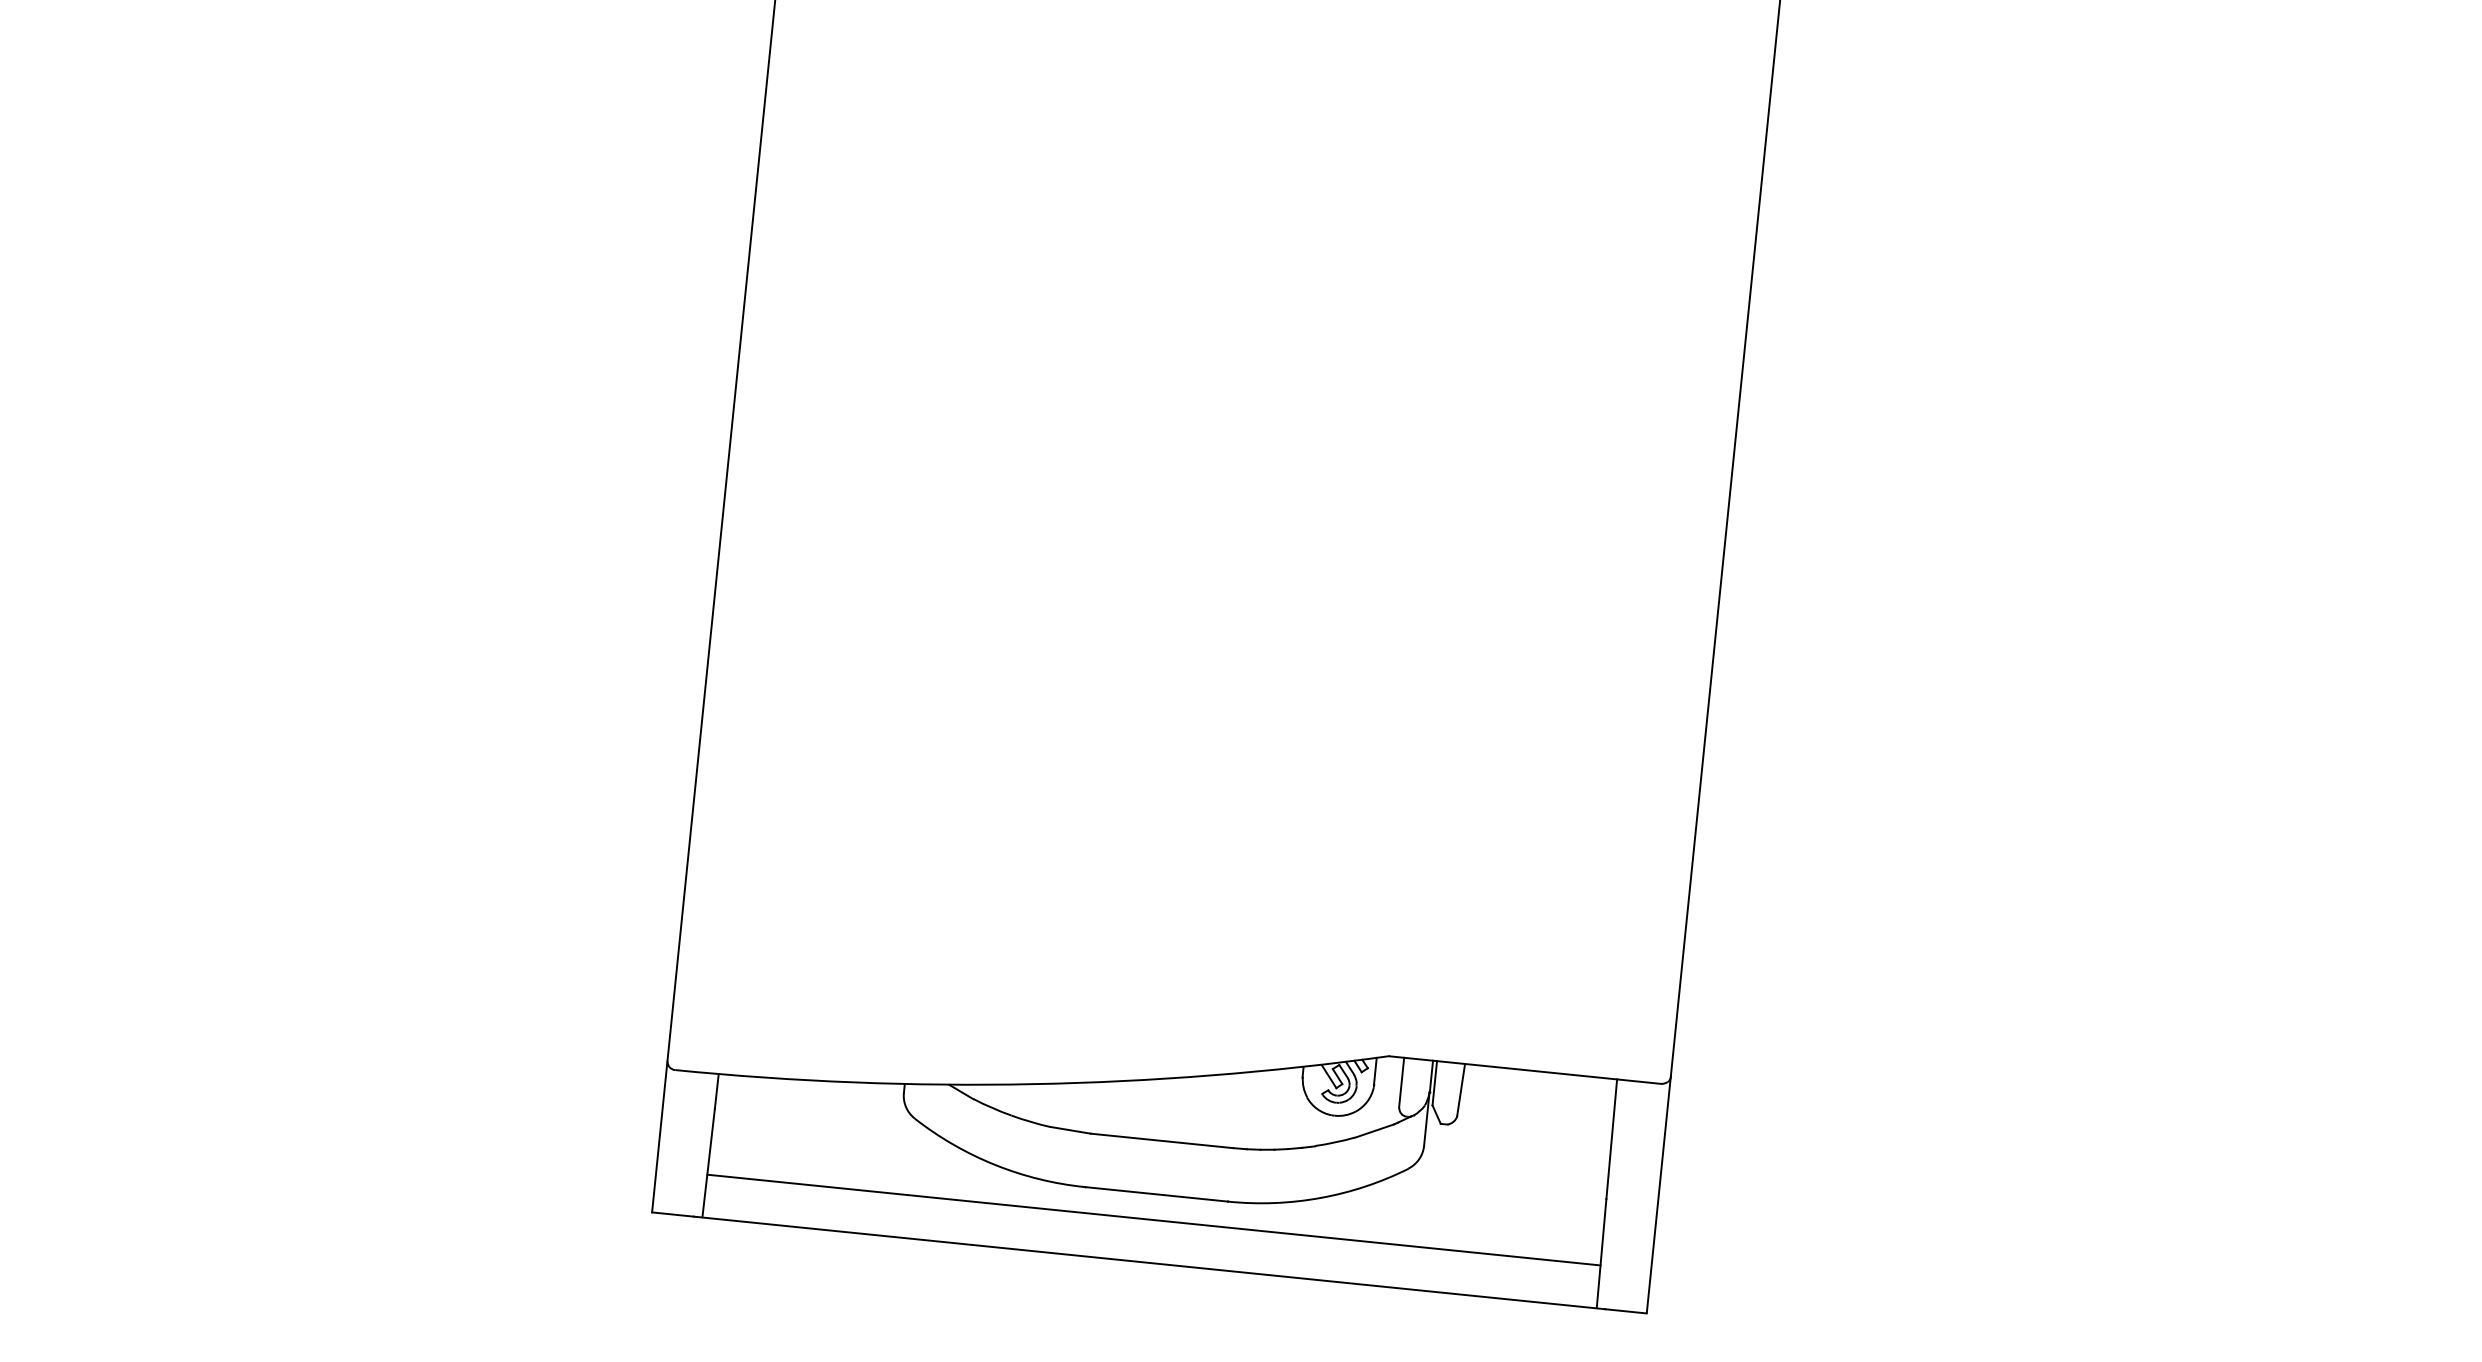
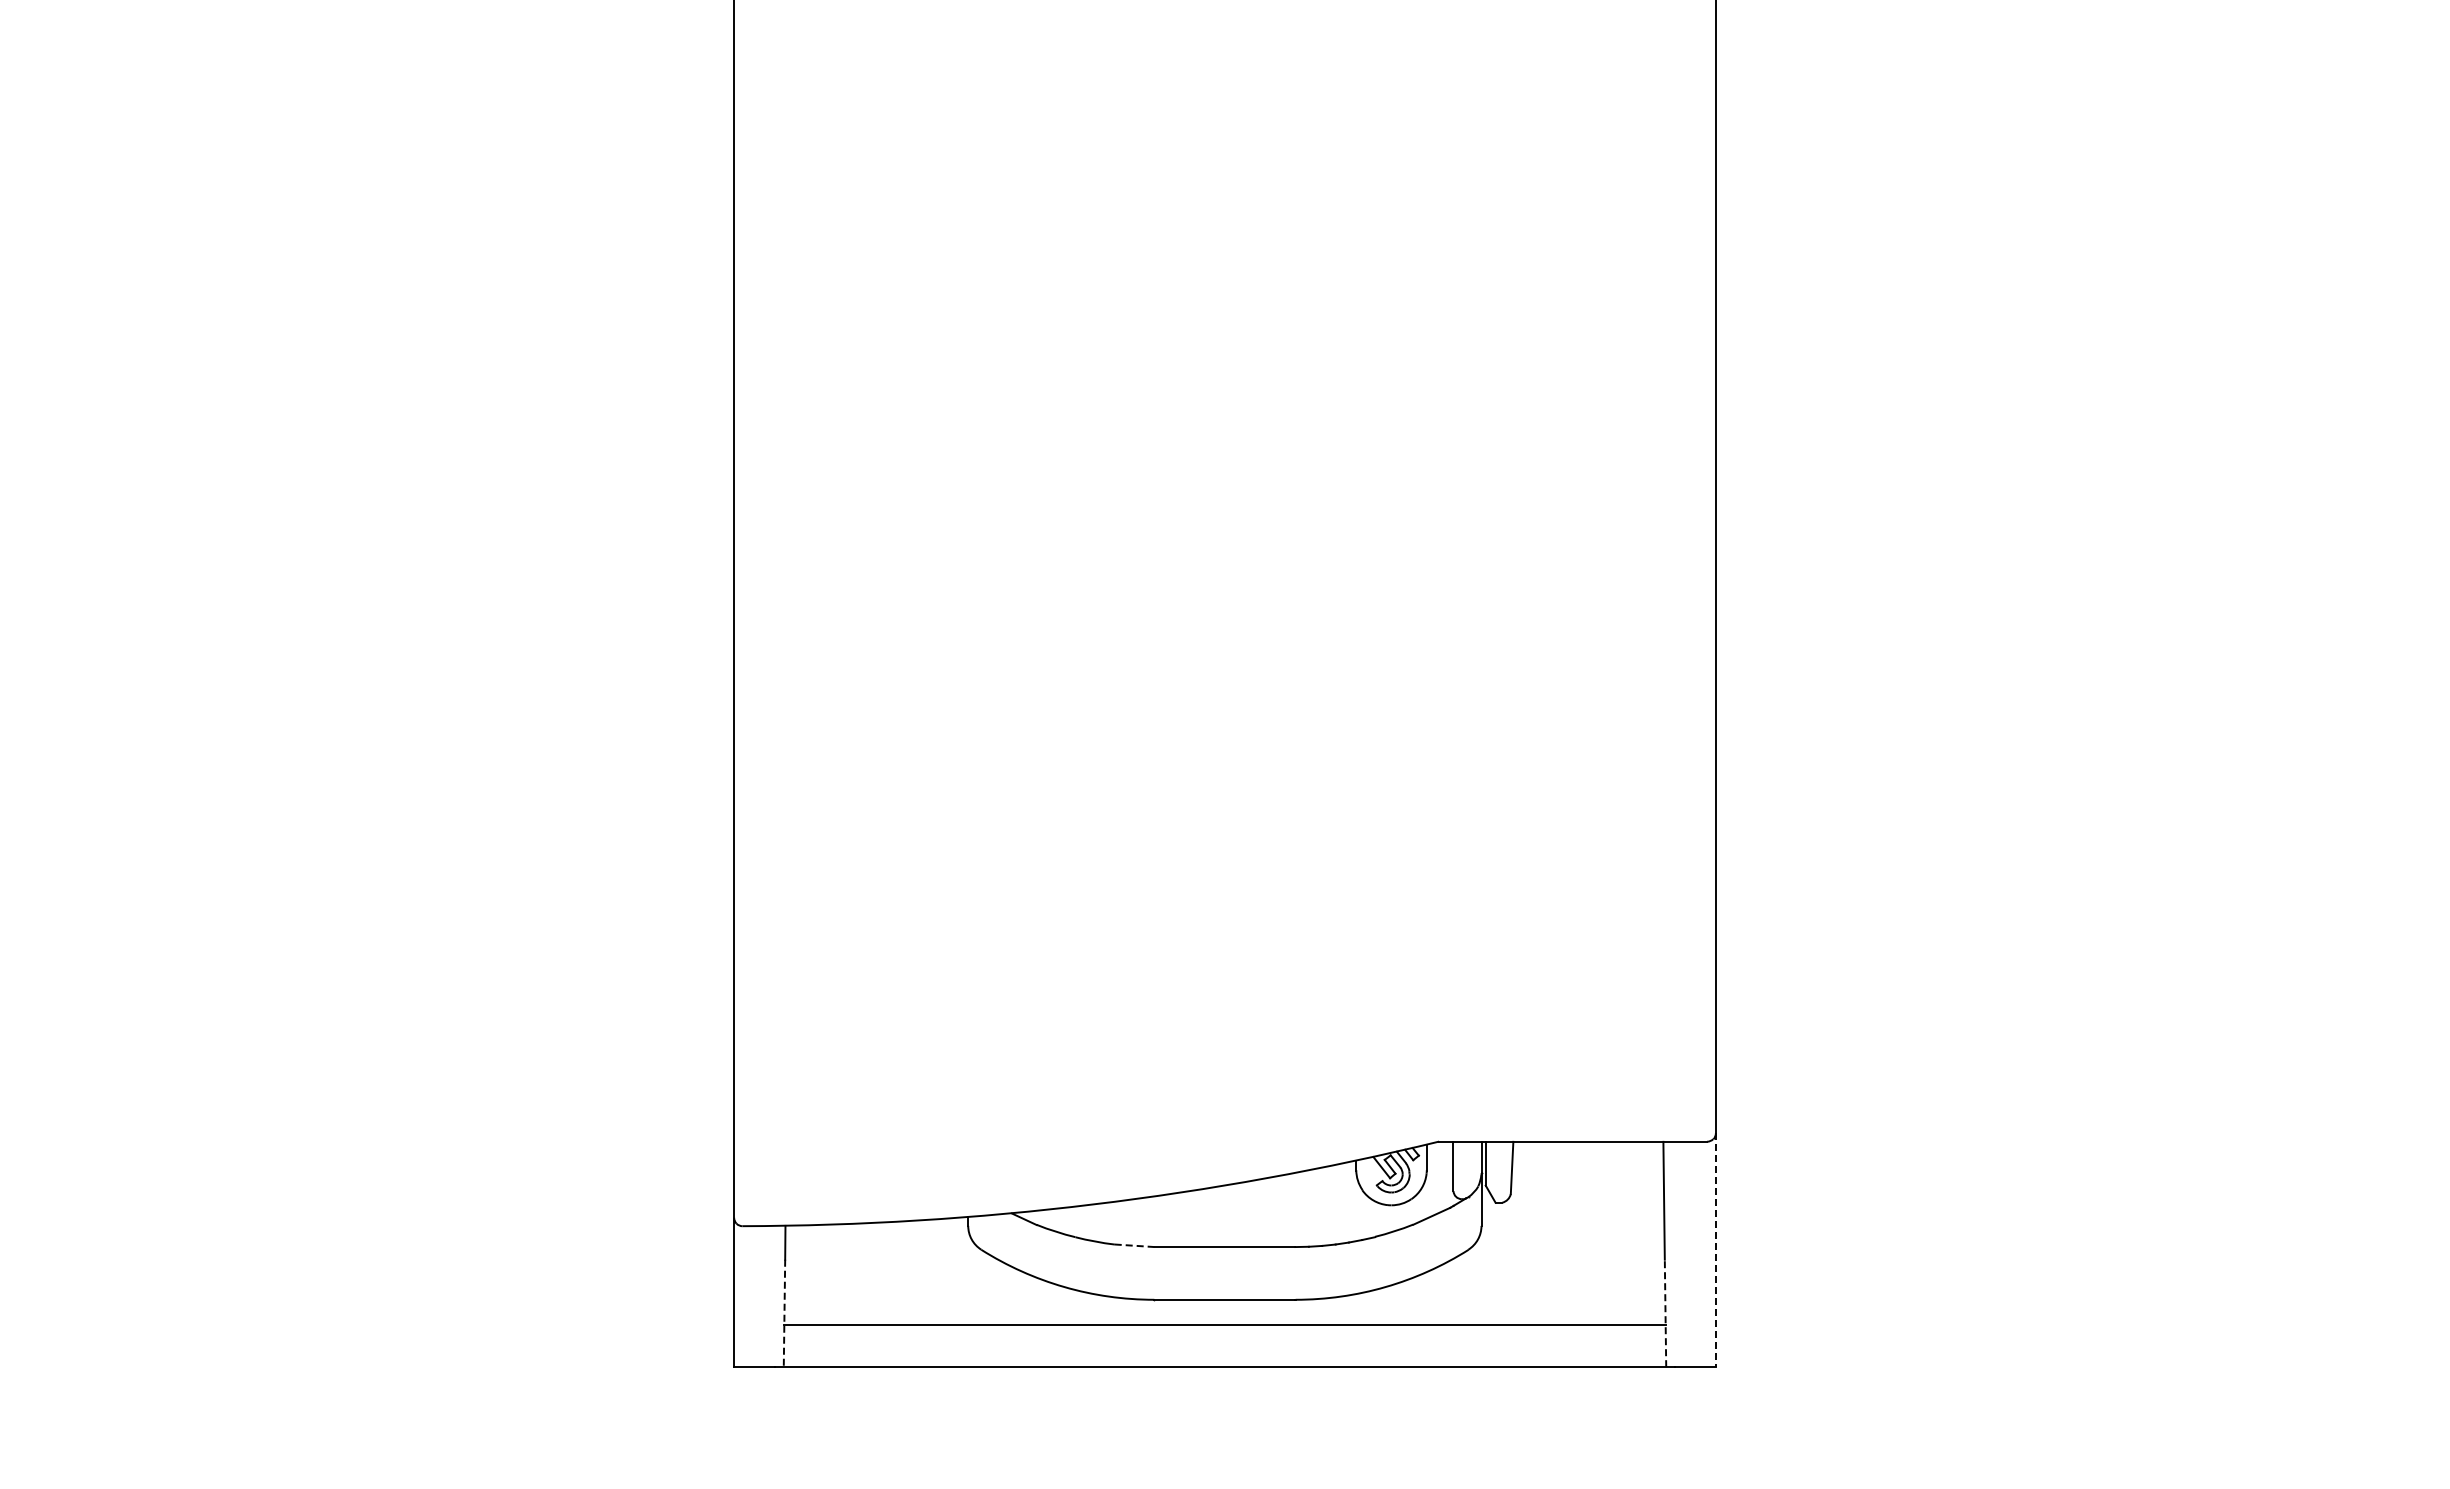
line: (1070, 1130) -> (1134, 1245), solid -> dashed
line: (708, 1162) -> (784, 1313), solid -> dashed
line: (1658, 1193) -> (1715, 1249), solid -> dashed
line: (1601, 1253) -> (1665, 1313), solid -> dashed

